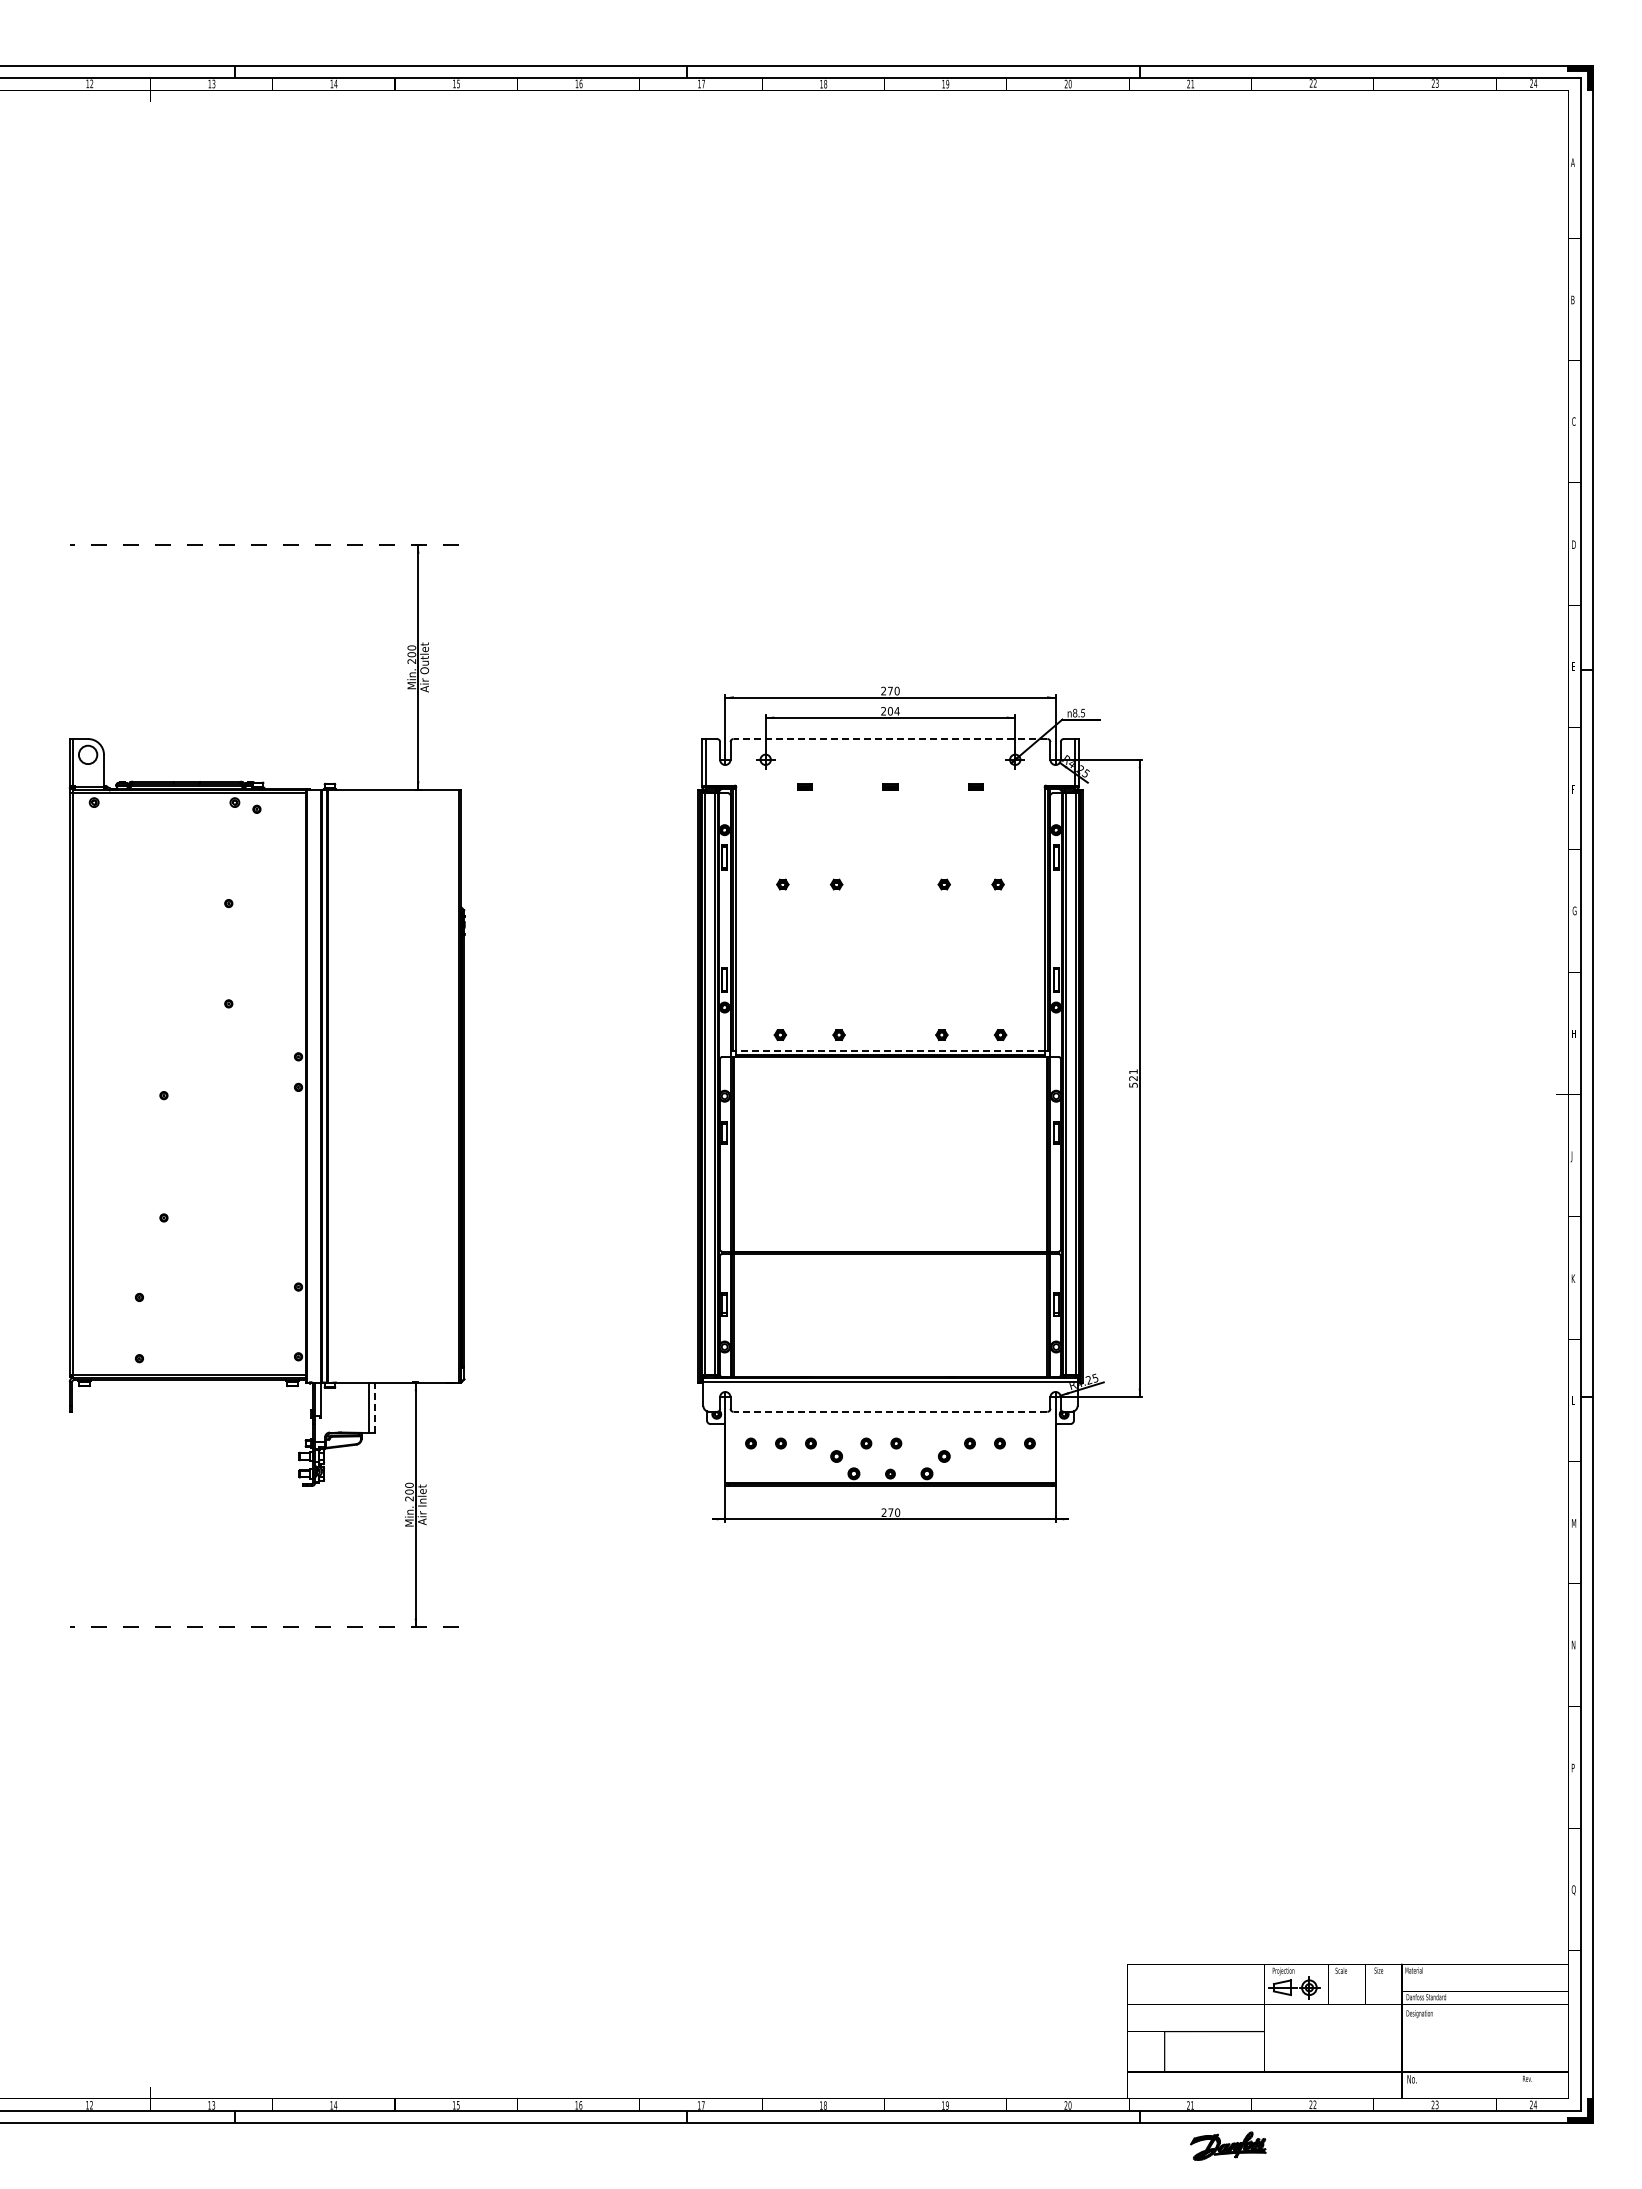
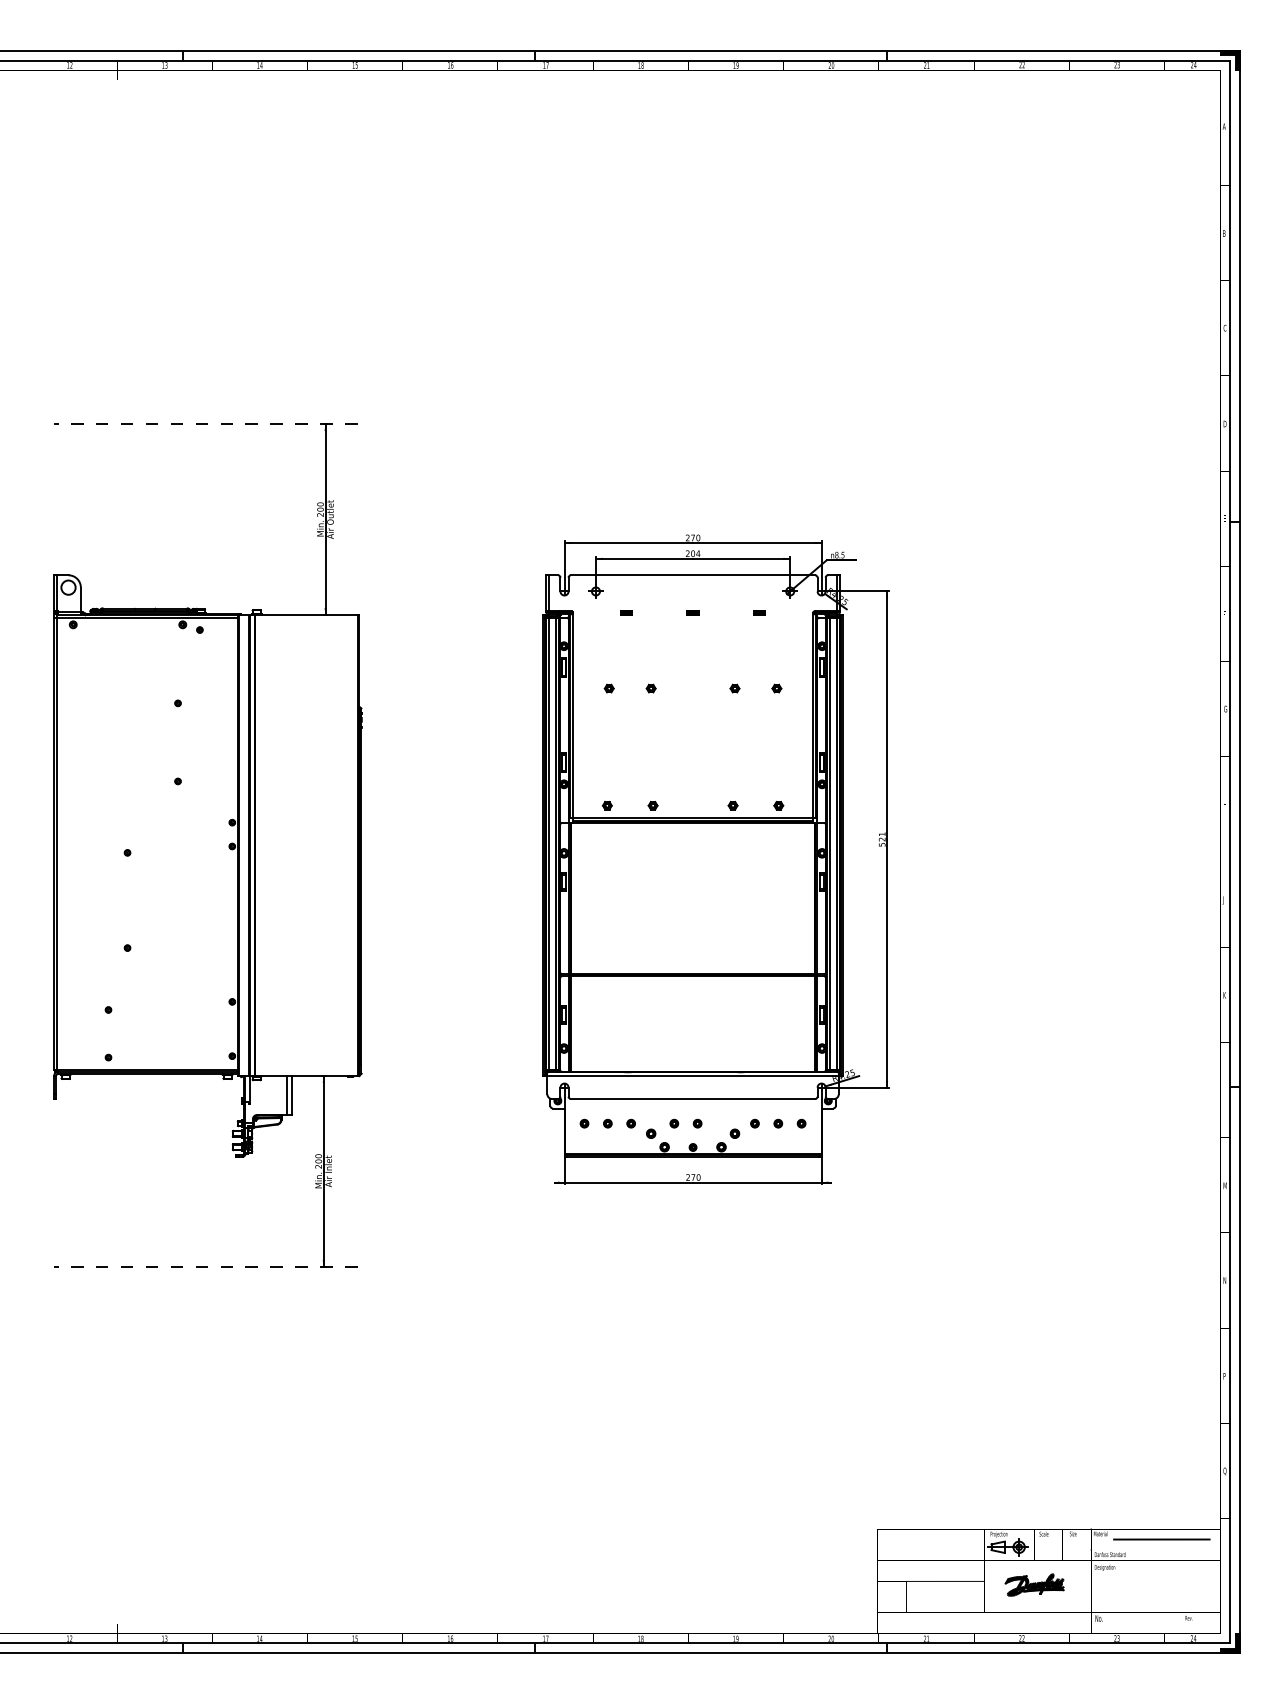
line: (890, 739) -> (693, 575), dashed -> solid
line: (889, 1050) -> (692, 817), dashed -> solid
line: (375, 1407) -> (292, 1095), dashed -> solid
line: (890, 1411) -> (693, 1098), dashed -> solid
line: (1492, 1977) -> (1161, 1539), added
part: (1228, 2145) -> (1034, 1584), moved

